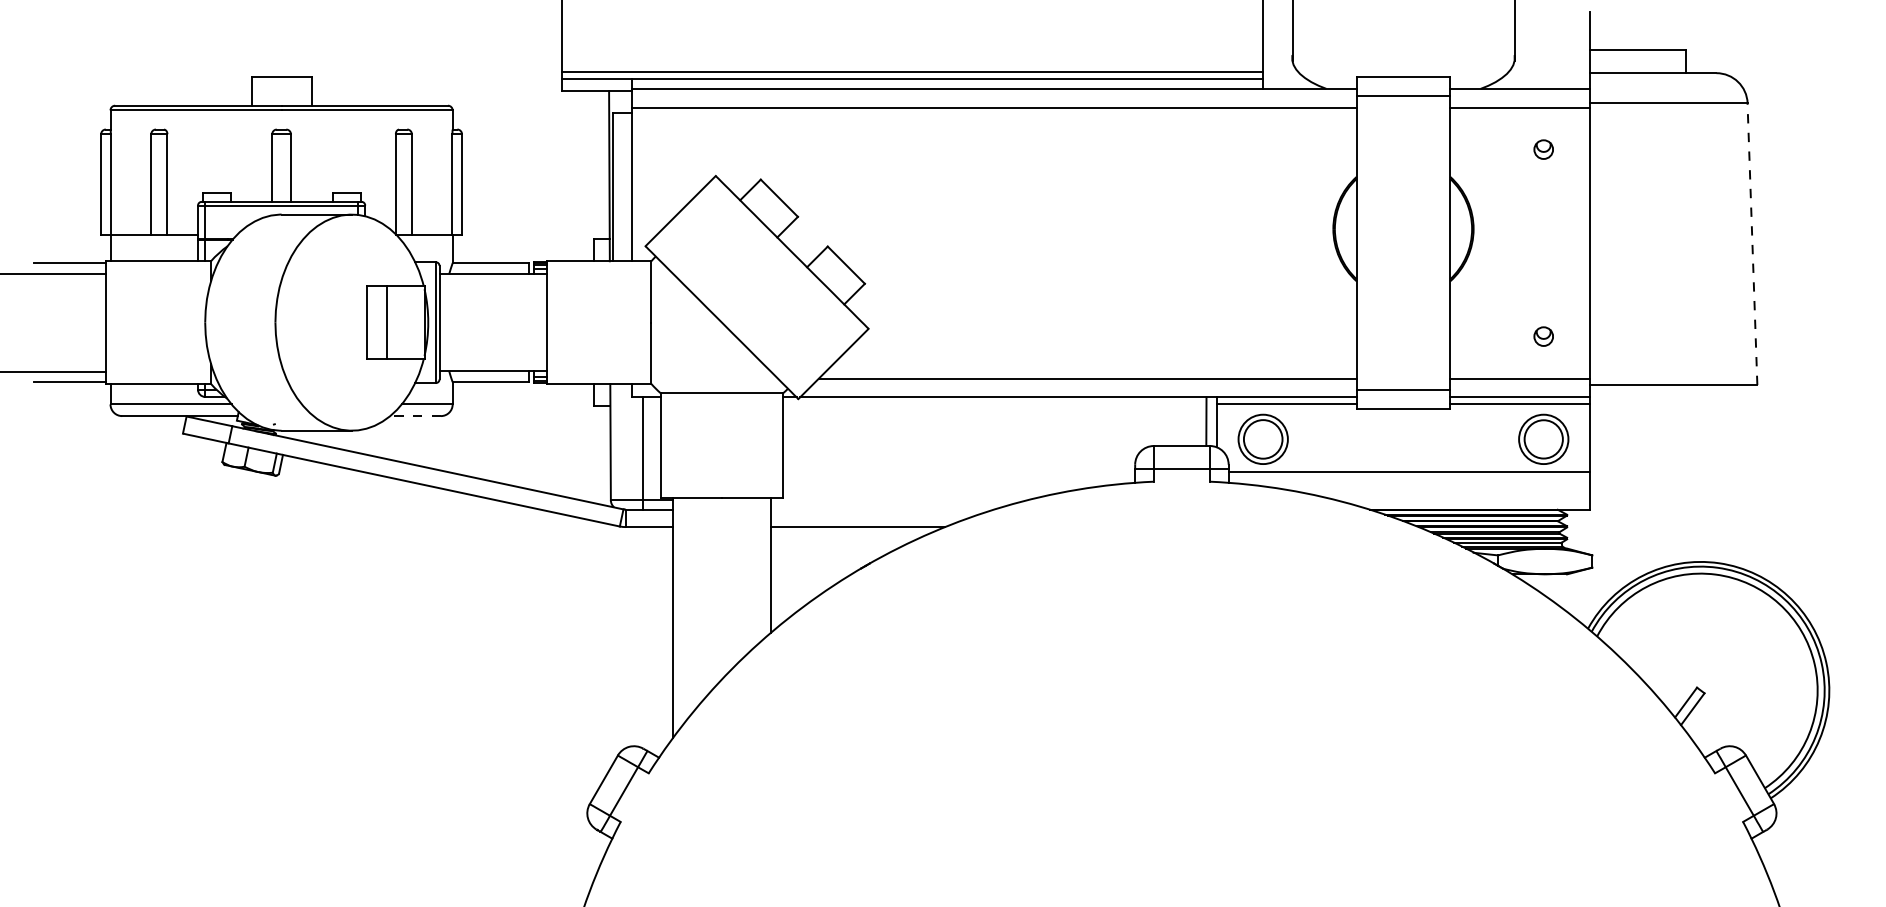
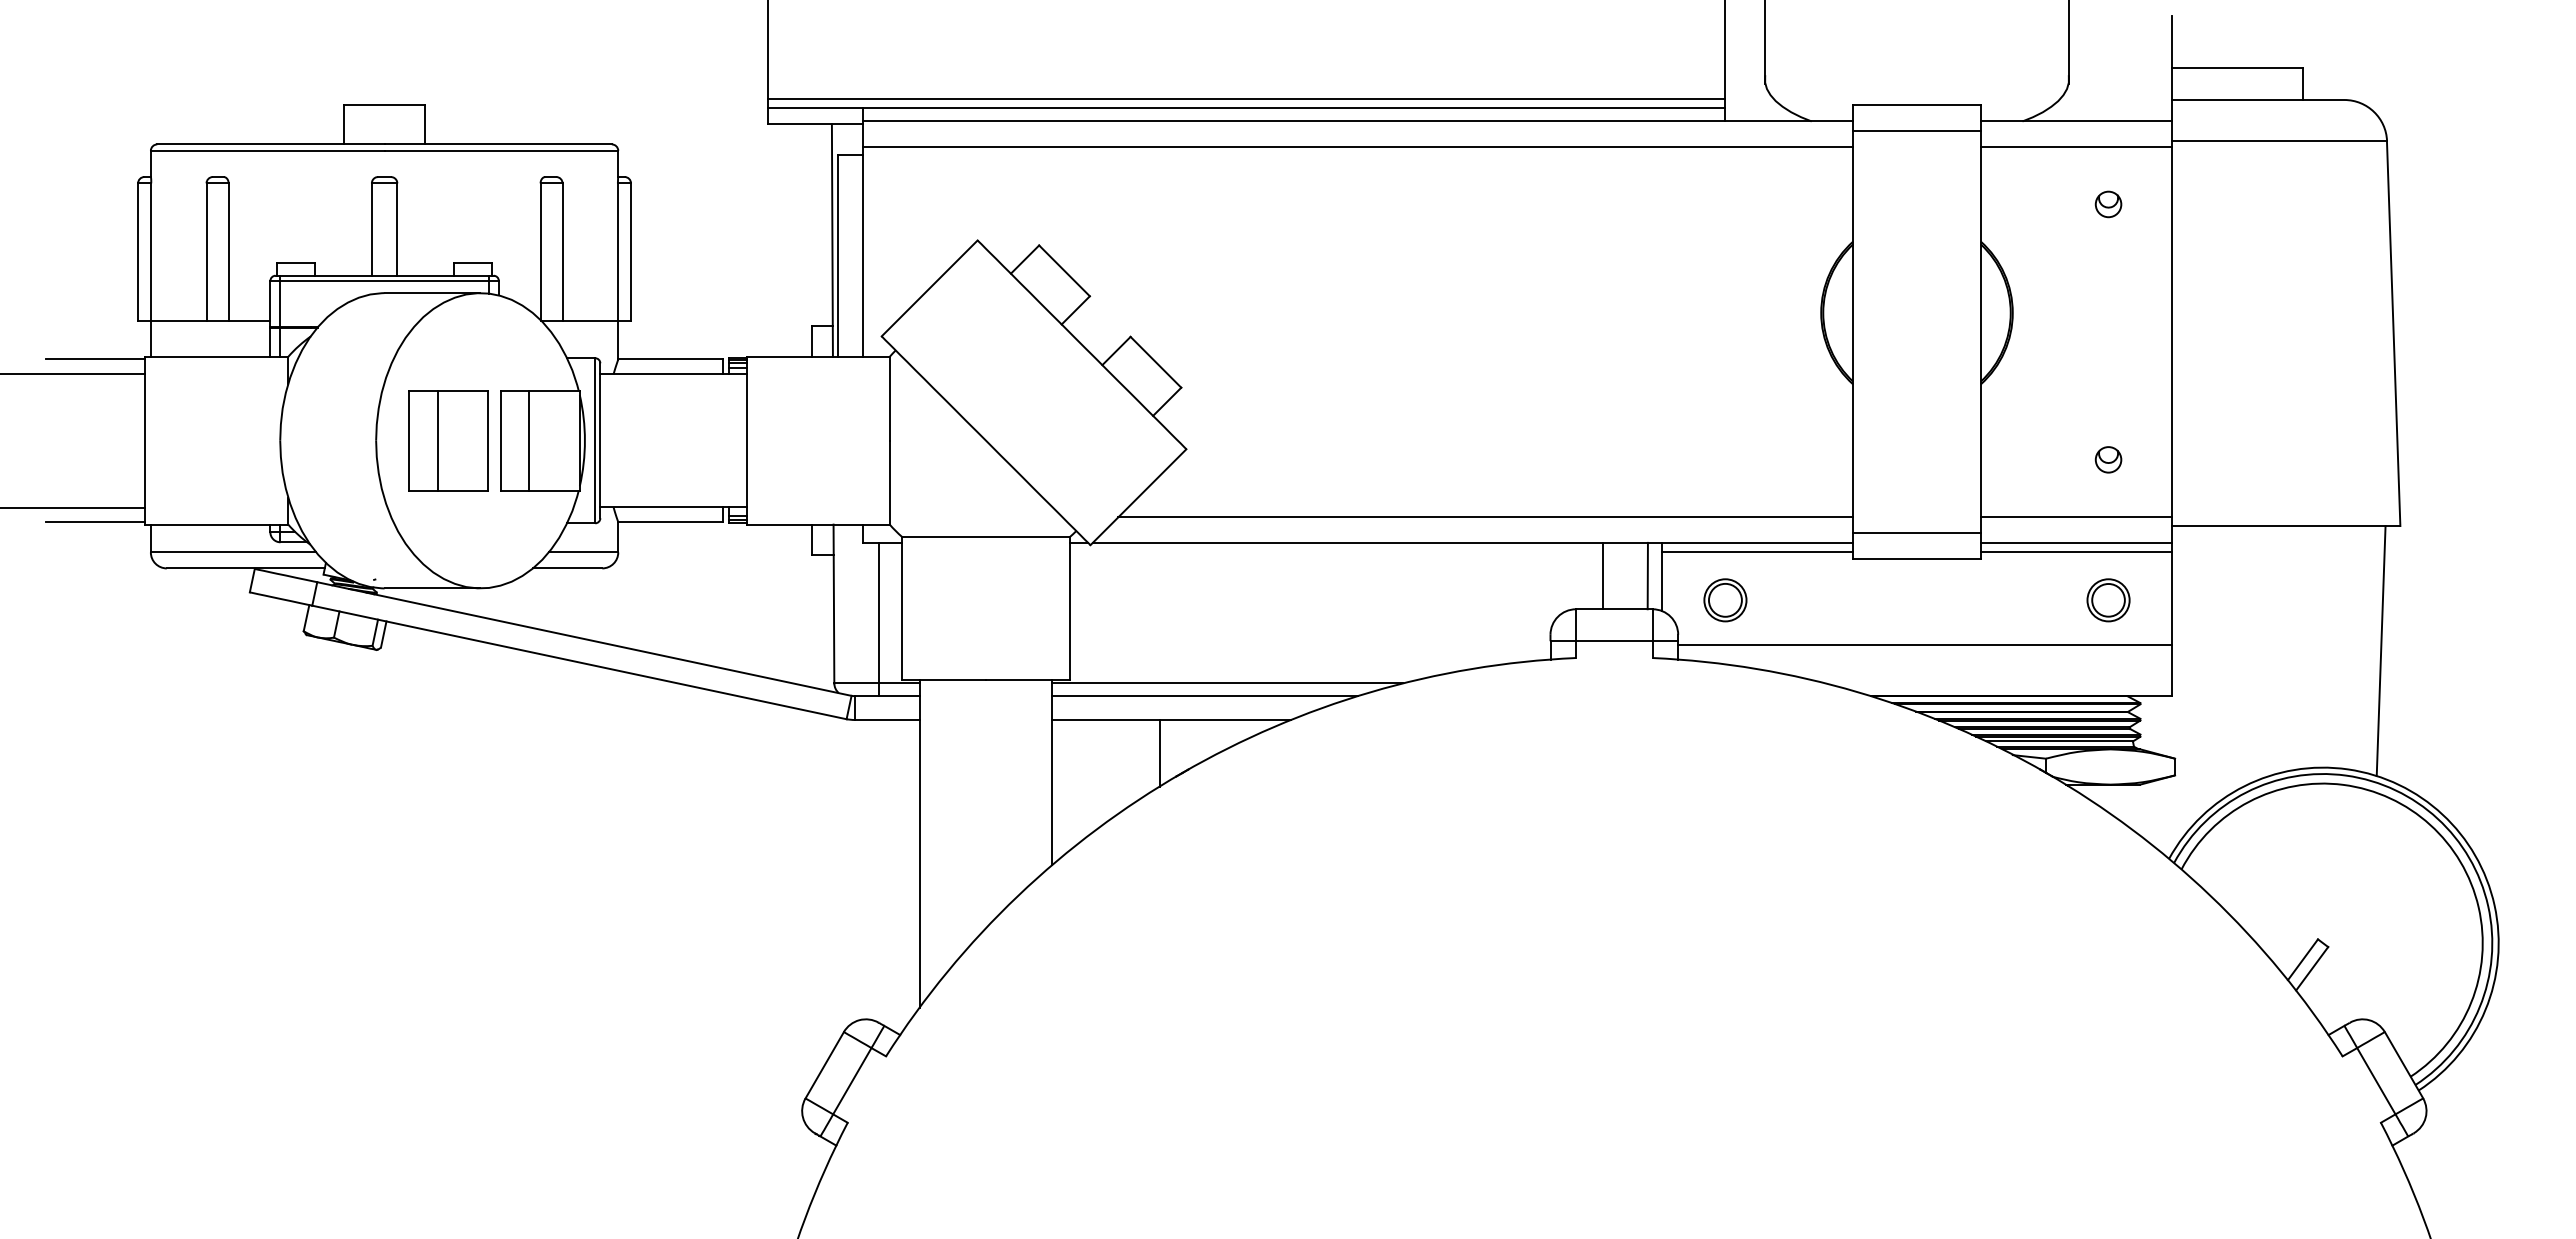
line: (1752, 244) -> (2393, 333), dashed -> solid
part: (328, 322) -> (448, 440), added
line: (415, 416) -> (567, 568), dashed -> solid
line: (1173, 421) -> (1602, 575), added
part: (1263, 439) -> (1725, 600), size x0.62
part: (1543, 439) -> (2108, 600), size x0.62
line: (1742, 476) -> (2380, 651), added
line: (898, 500) -> (1227, 683), added
line: (881, 509) -> (1204, 696), added
line: (848, 551) -> (1159, 753), added

